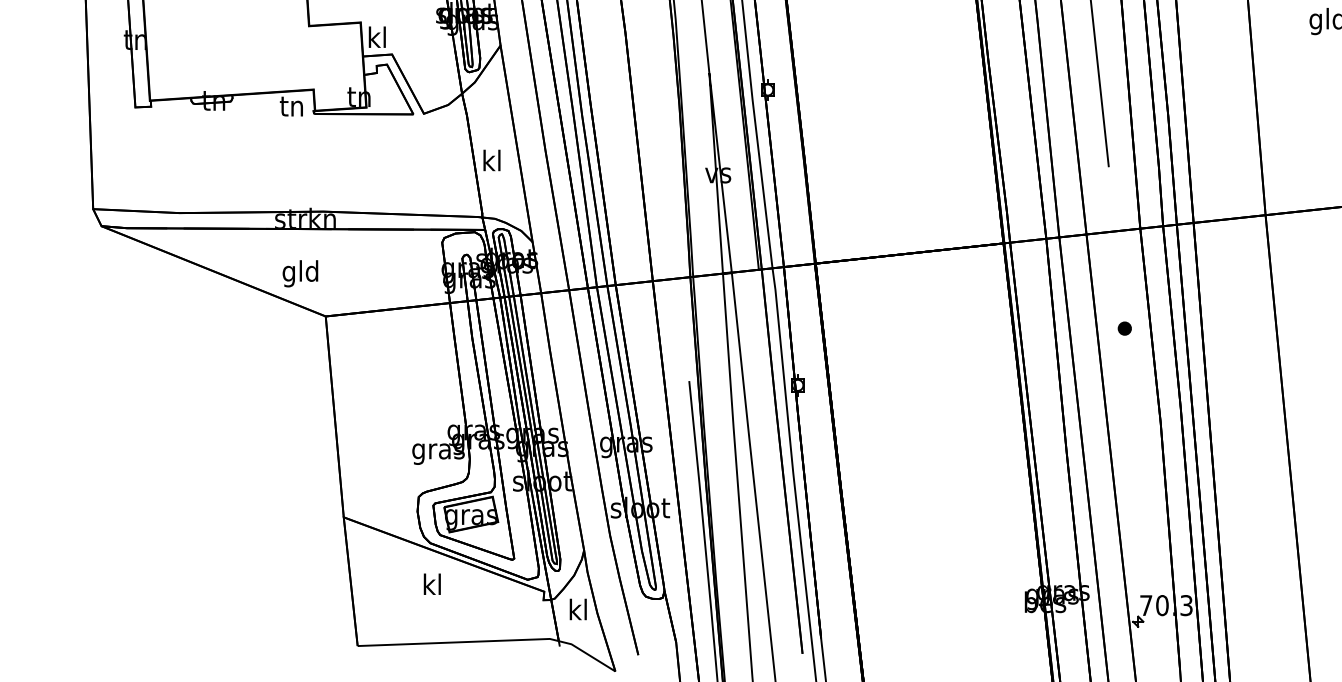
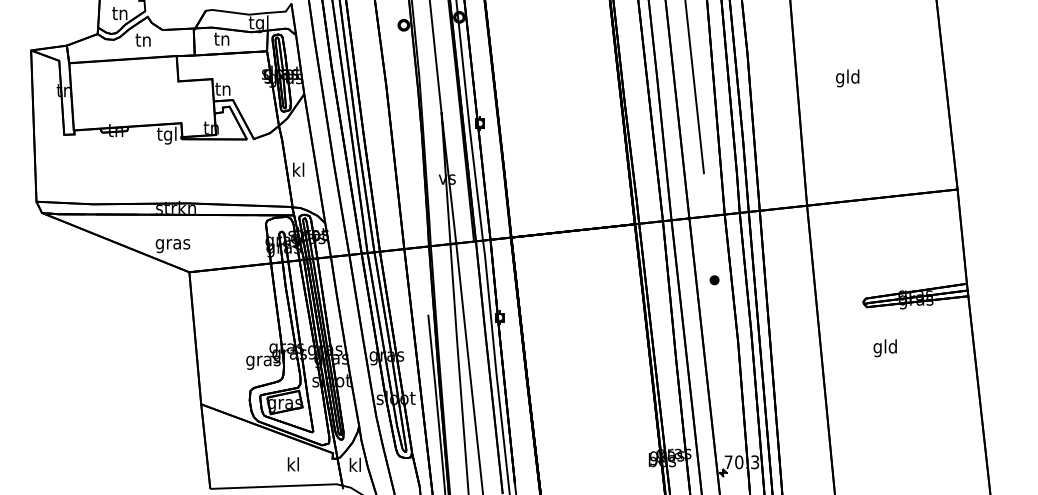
text: (376, 36) -> (222, 88), kl -> tn
text: (290, 108) -> (166, 135), tn -> tgl
text: (300, 274) -> (172, 244), gld -> gras
text: (430, 584) -> (292, 464), moved

